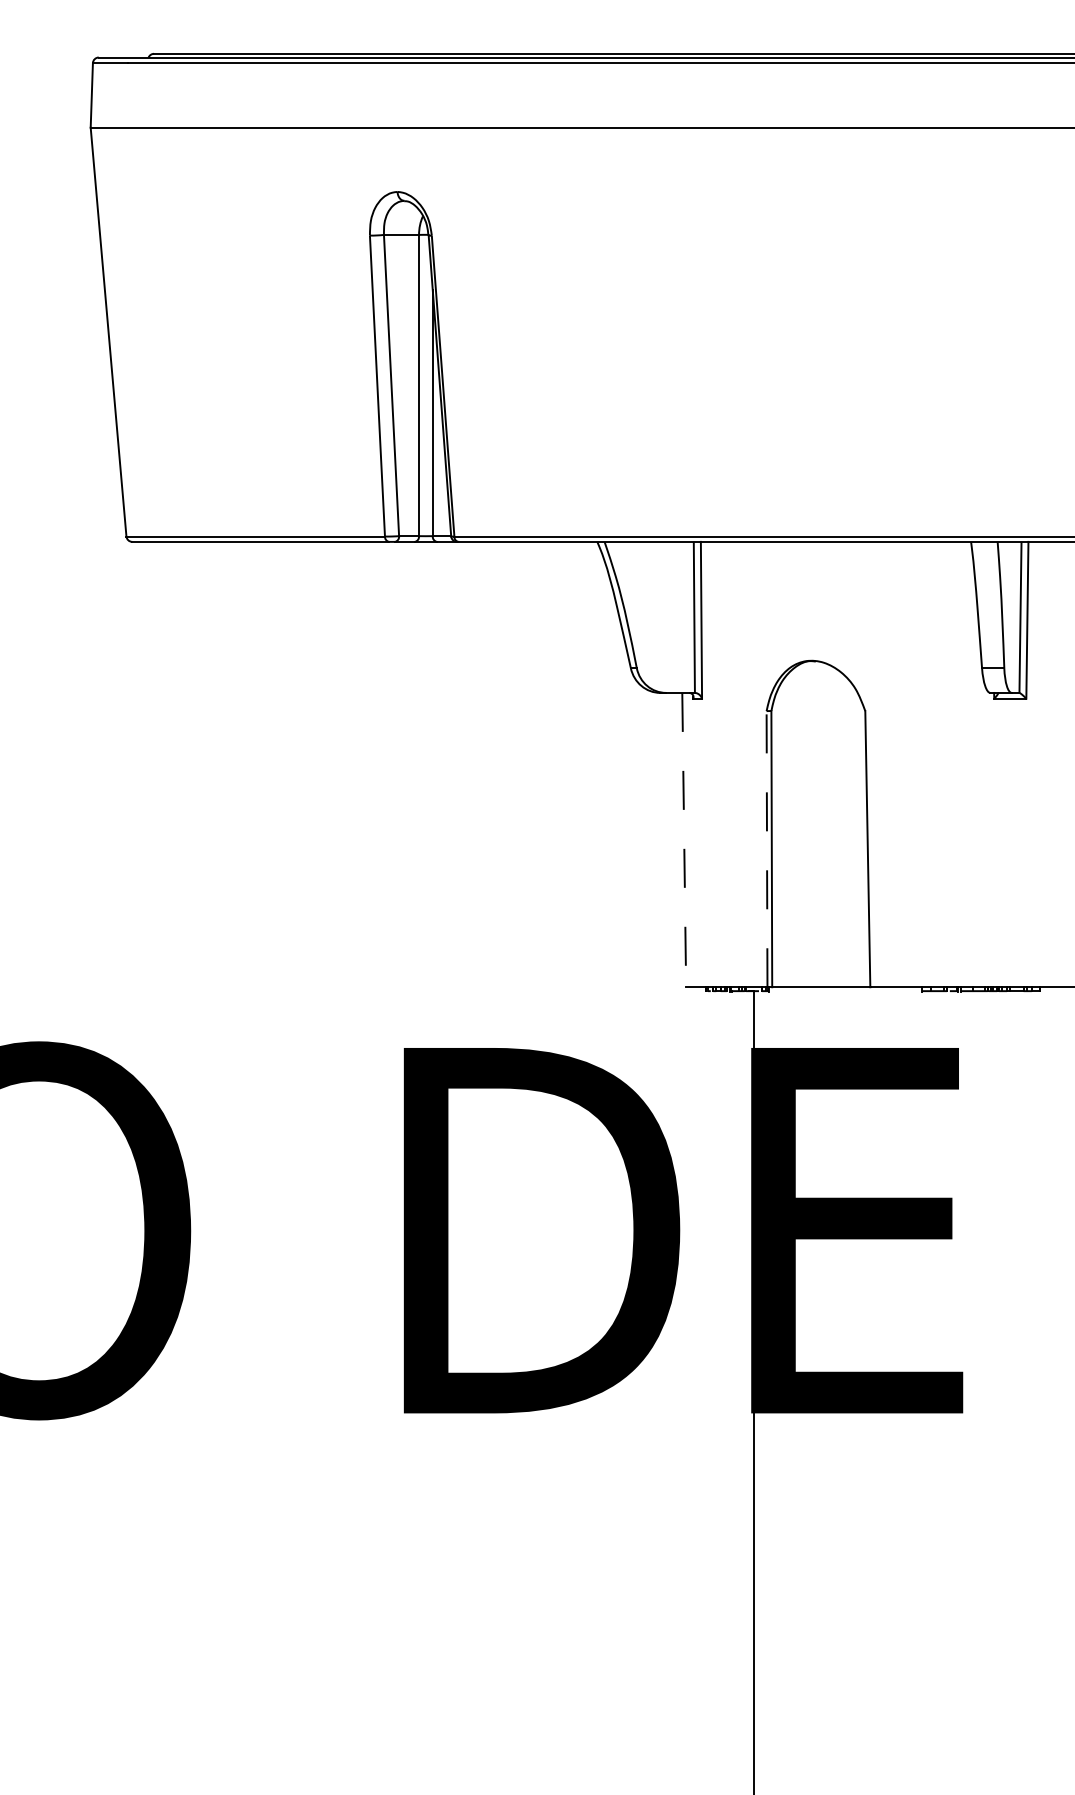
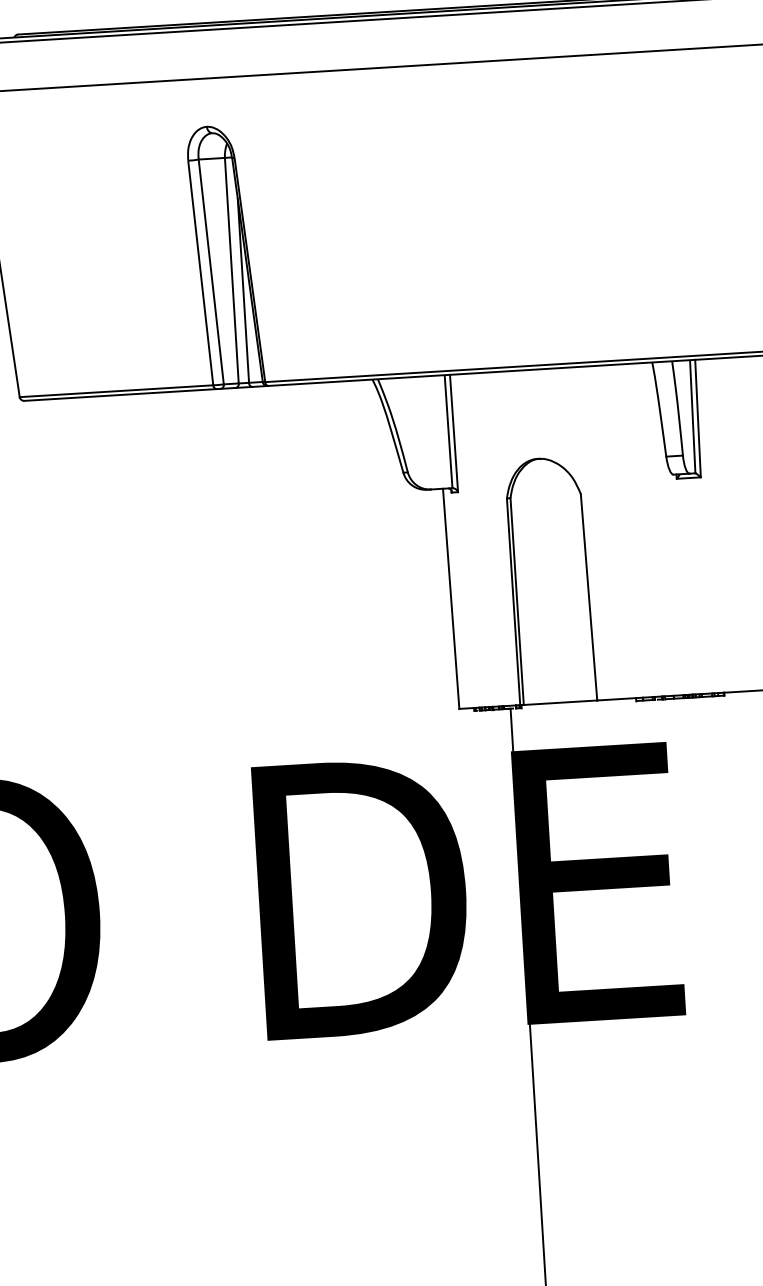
line: (684, 840) -> (451, 599), dashed -> solid
line: (767, 848) -> (513, 601), dashed -> solid

